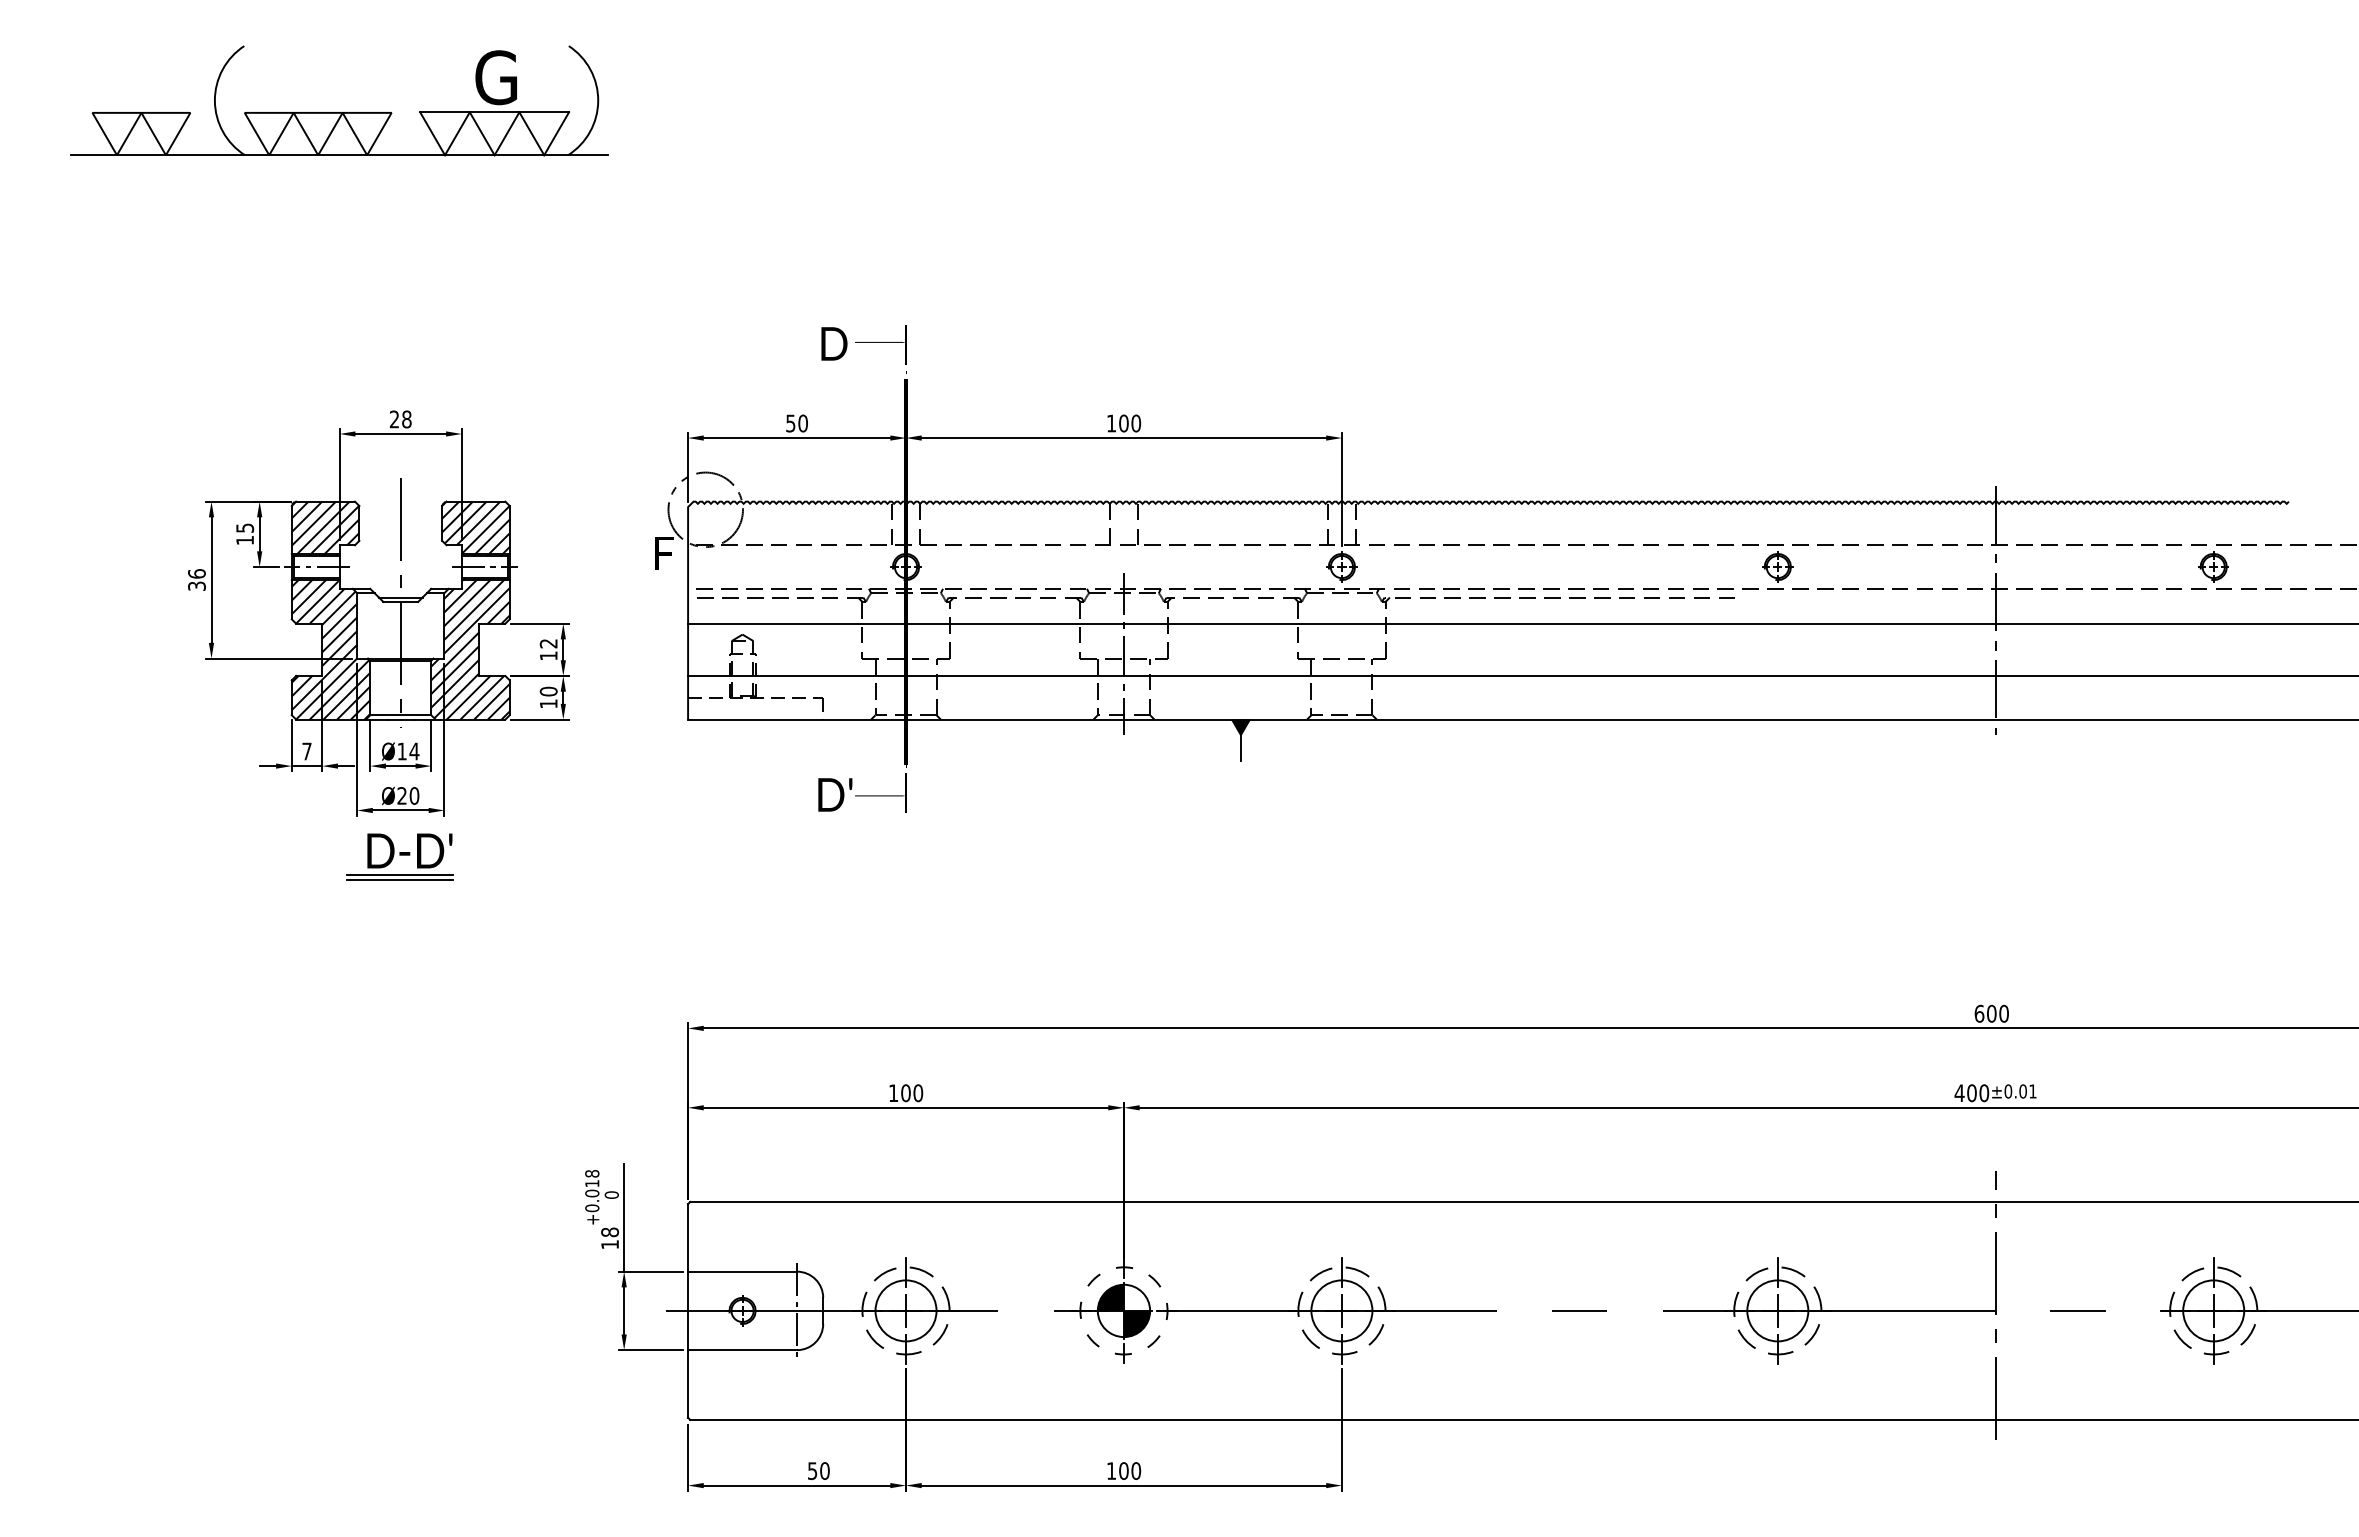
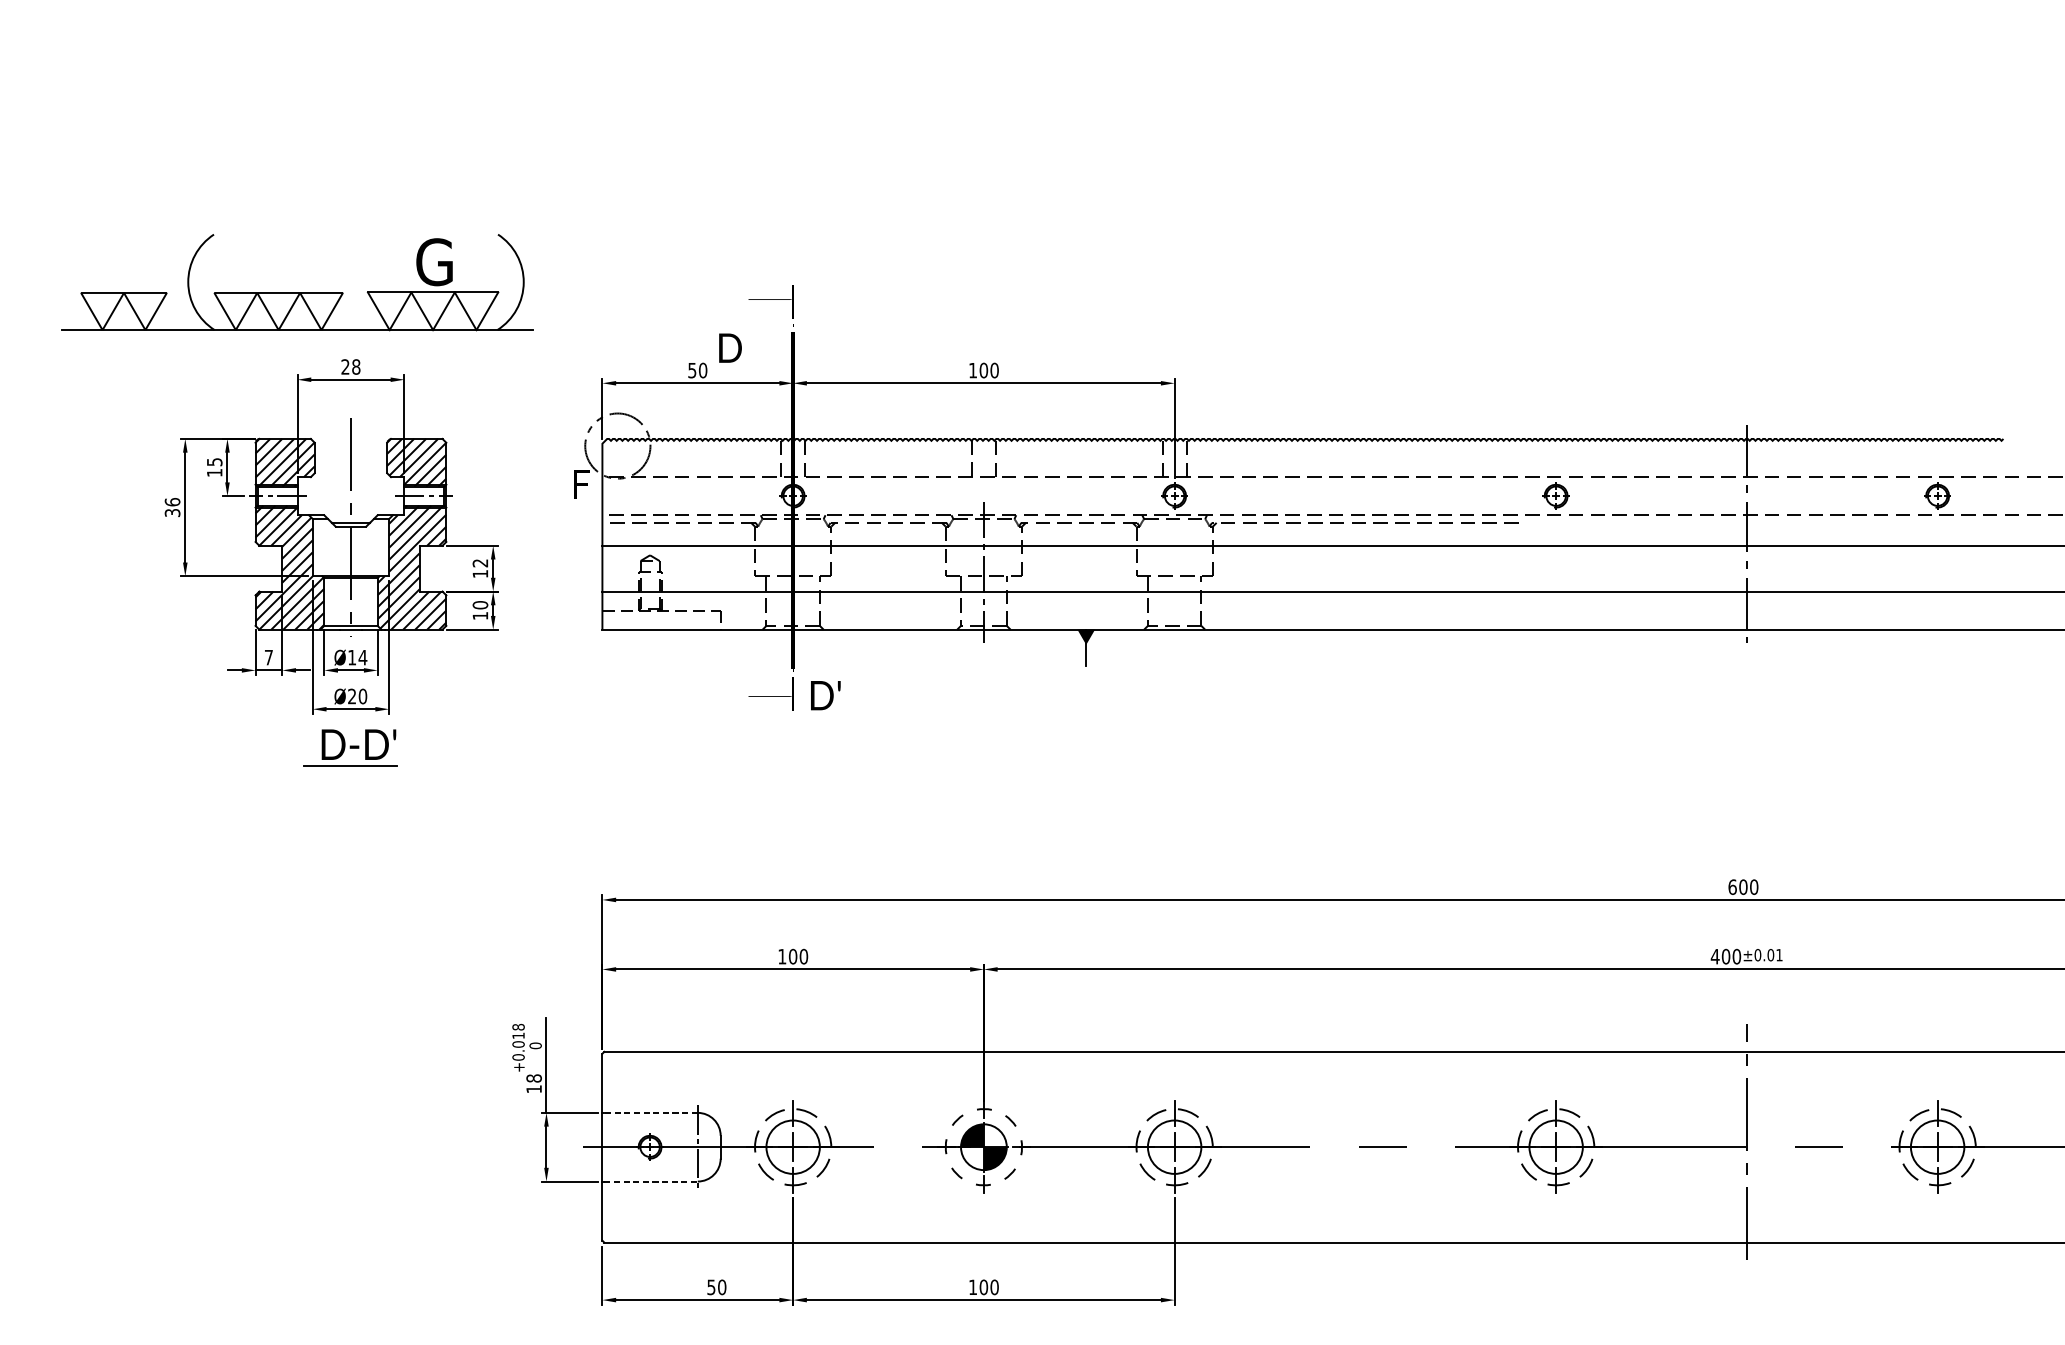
part: (339, 112) -> (297, 292), moved
text: (834, 343) -> (730, 347), moved
text: (835, 794) -> (825, 695), moved
line: (400, 879) -> (350, 769), removed
line: (743, 1271) -> (650, 1112), solid -> dashed
line: (744, 1350) -> (651, 1181), solid -> dashed

